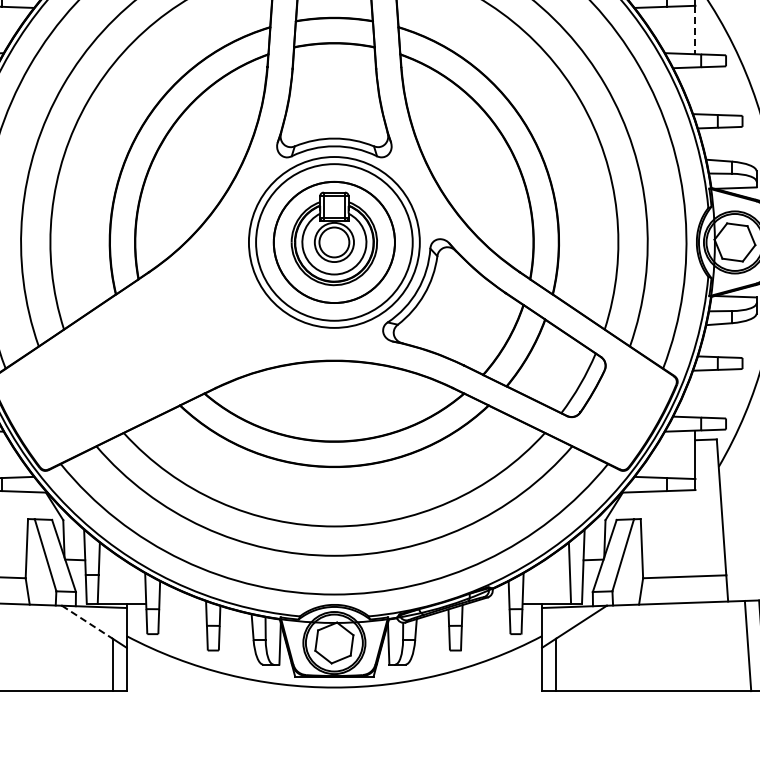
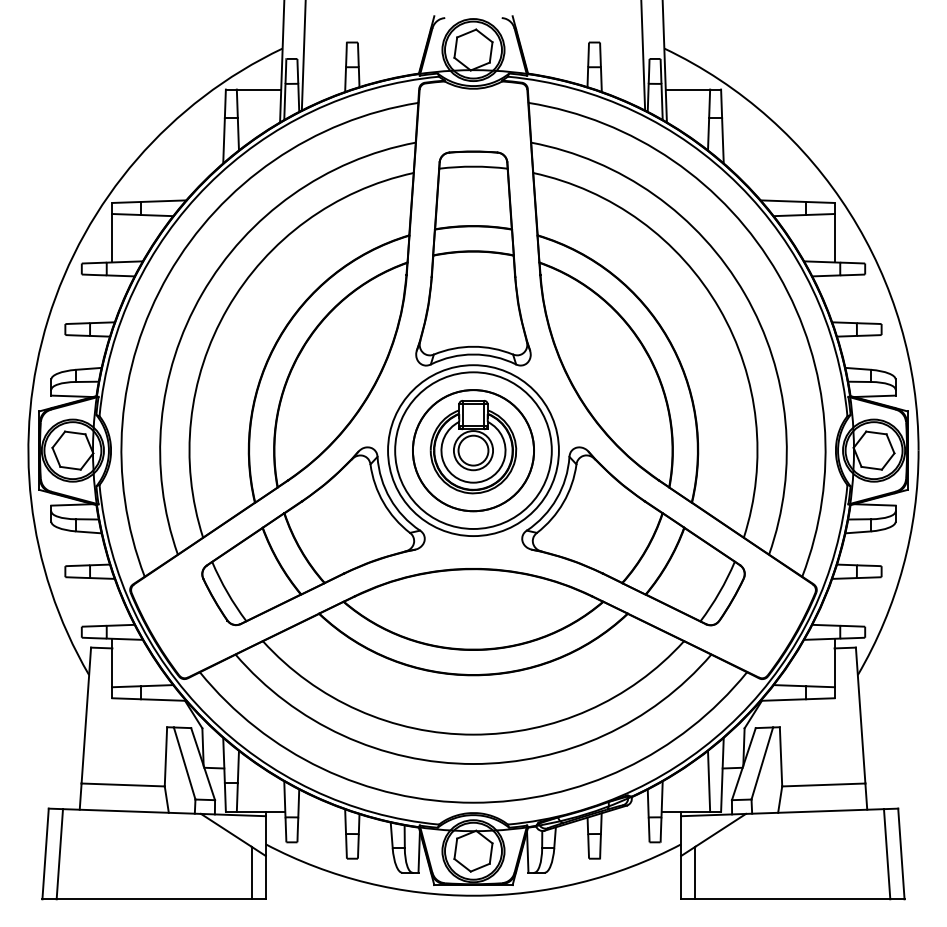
line: (695, 30) -> (834, 238), dashed -> solid
part: (174, 328) -> (313, 536), added
line: (87, 622) -> (226, 830), dashed -> solid

